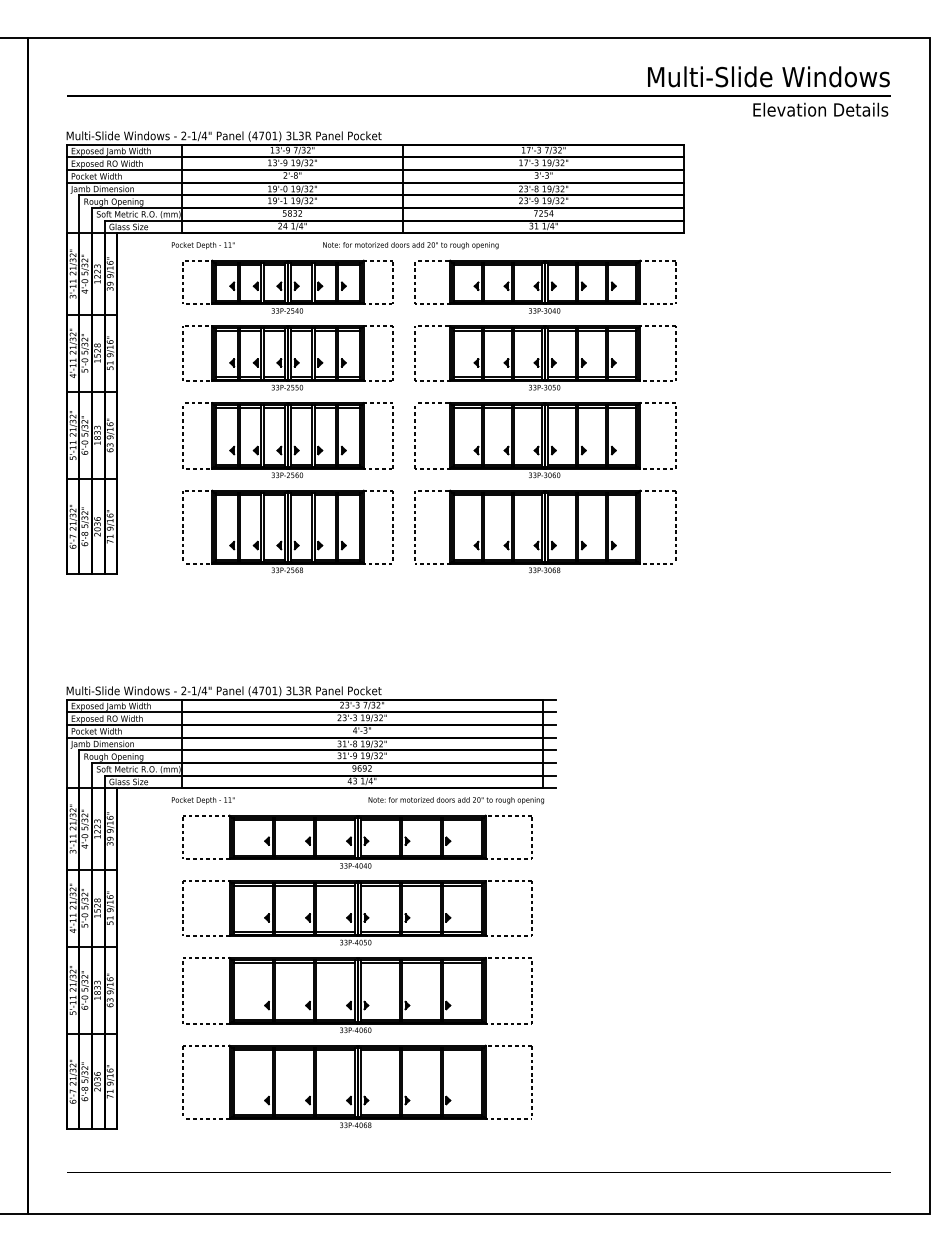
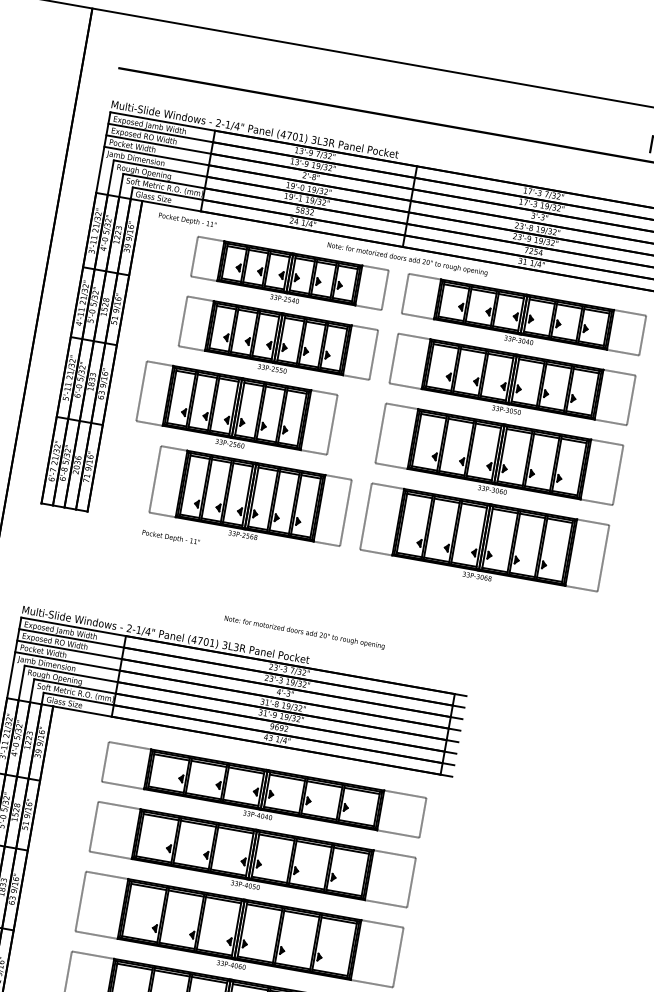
text: (203, 245) -> (187, 220), moved
part: (287, 440) -> (235, 412), moved
text: (203, 800) -> (171, 537), moved
text: (456, 800) -> (304, 632), moved

